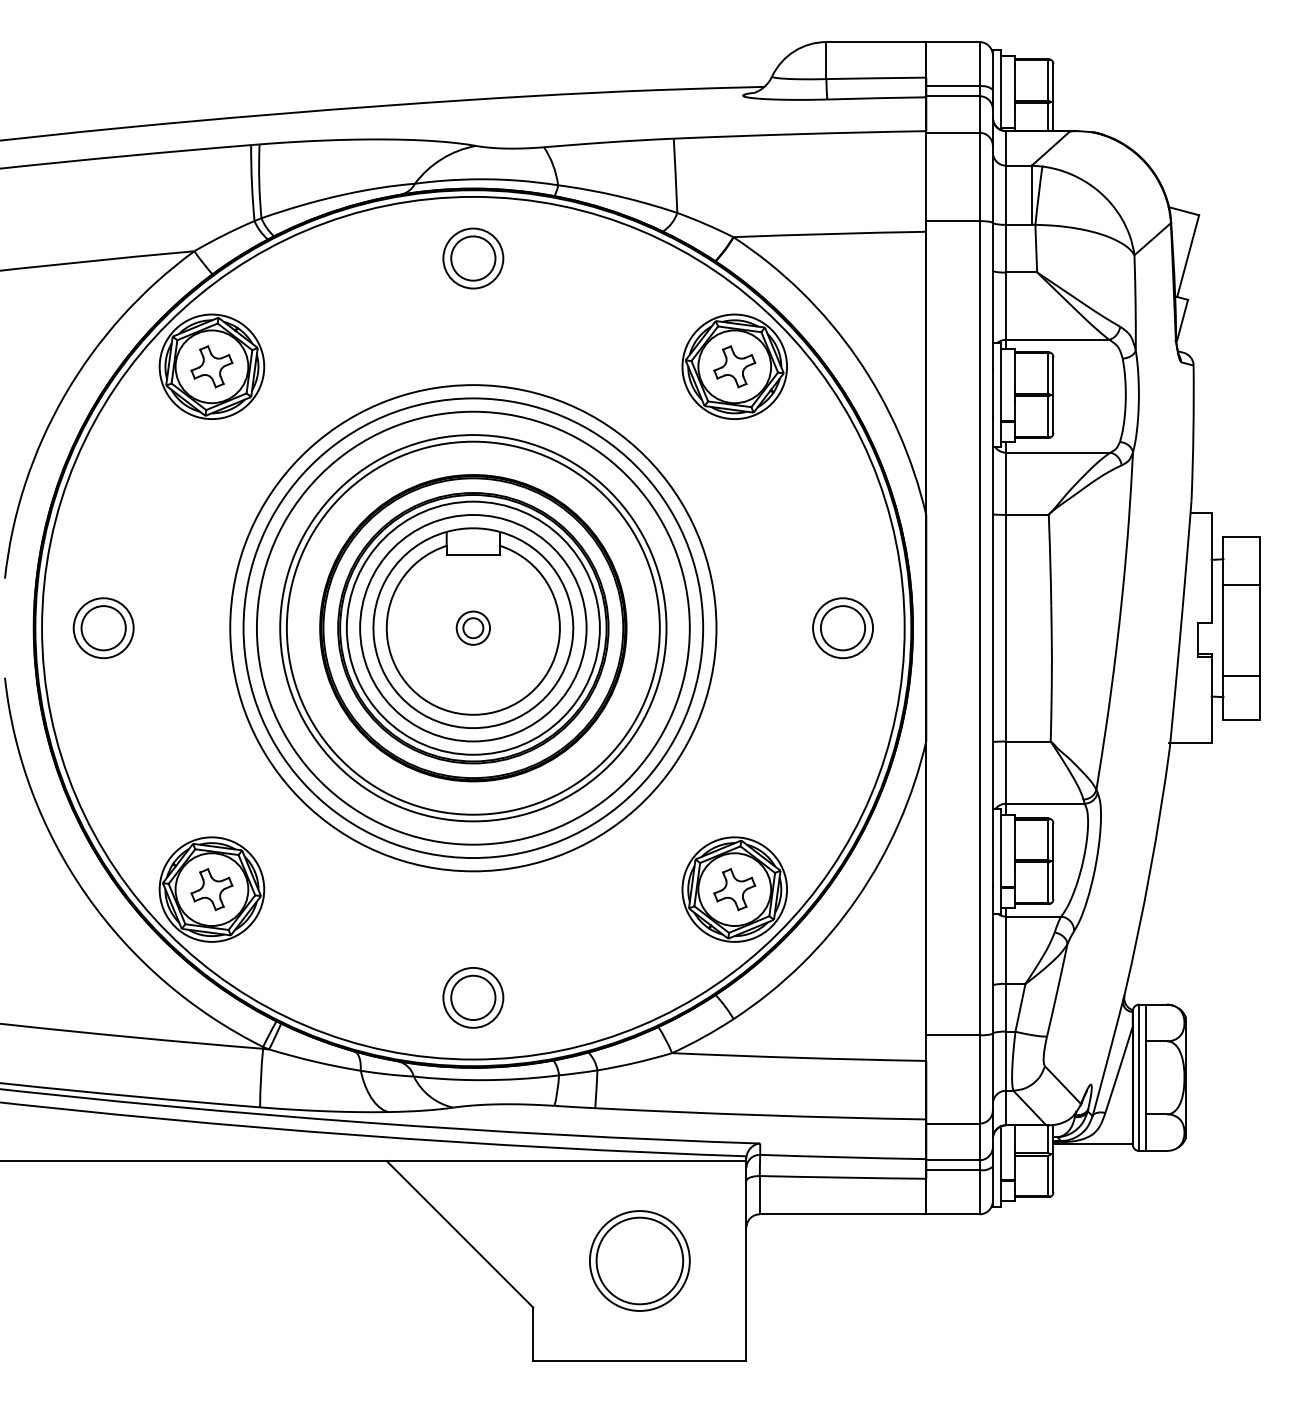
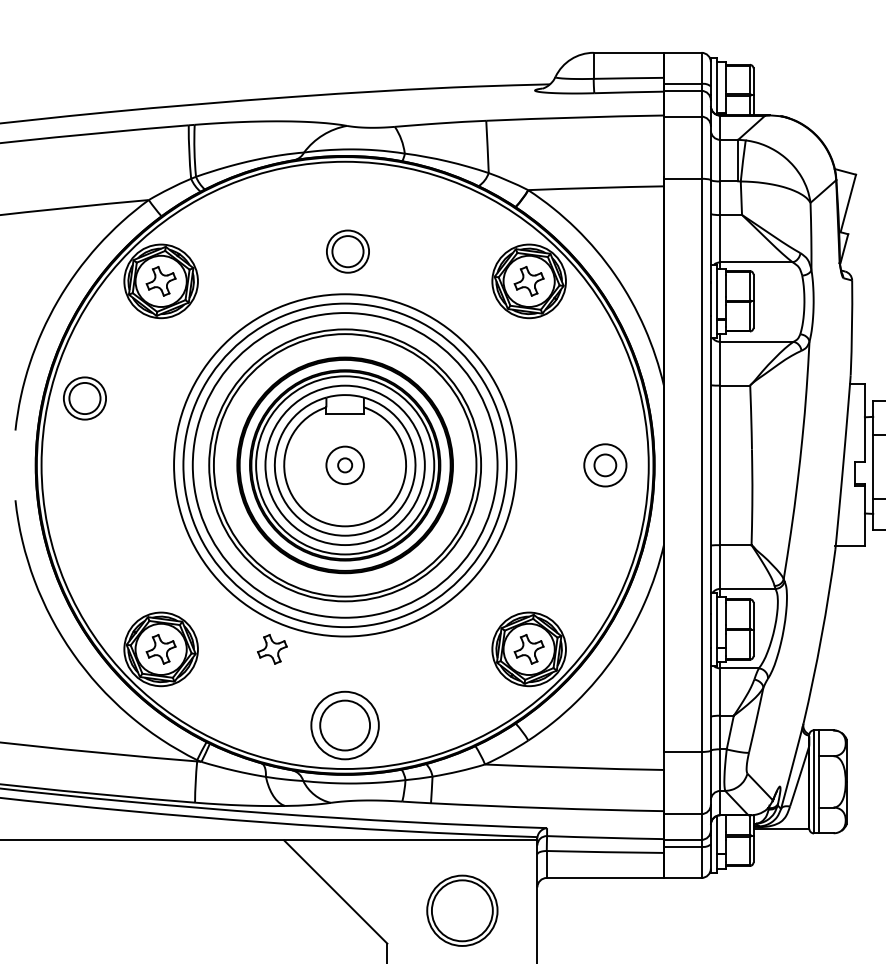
part: (473, 258) -> (348, 251), moved
circle: (473, 627) -> (345, 464), size x1.6
part: (103, 628) -> (84, 398), moved
circle: (842, 628) -> (605, 465), size x0.7
part: (369, 889) -> (272, 649), added
part: (473, 997) -> (345, 725), size x1.6

